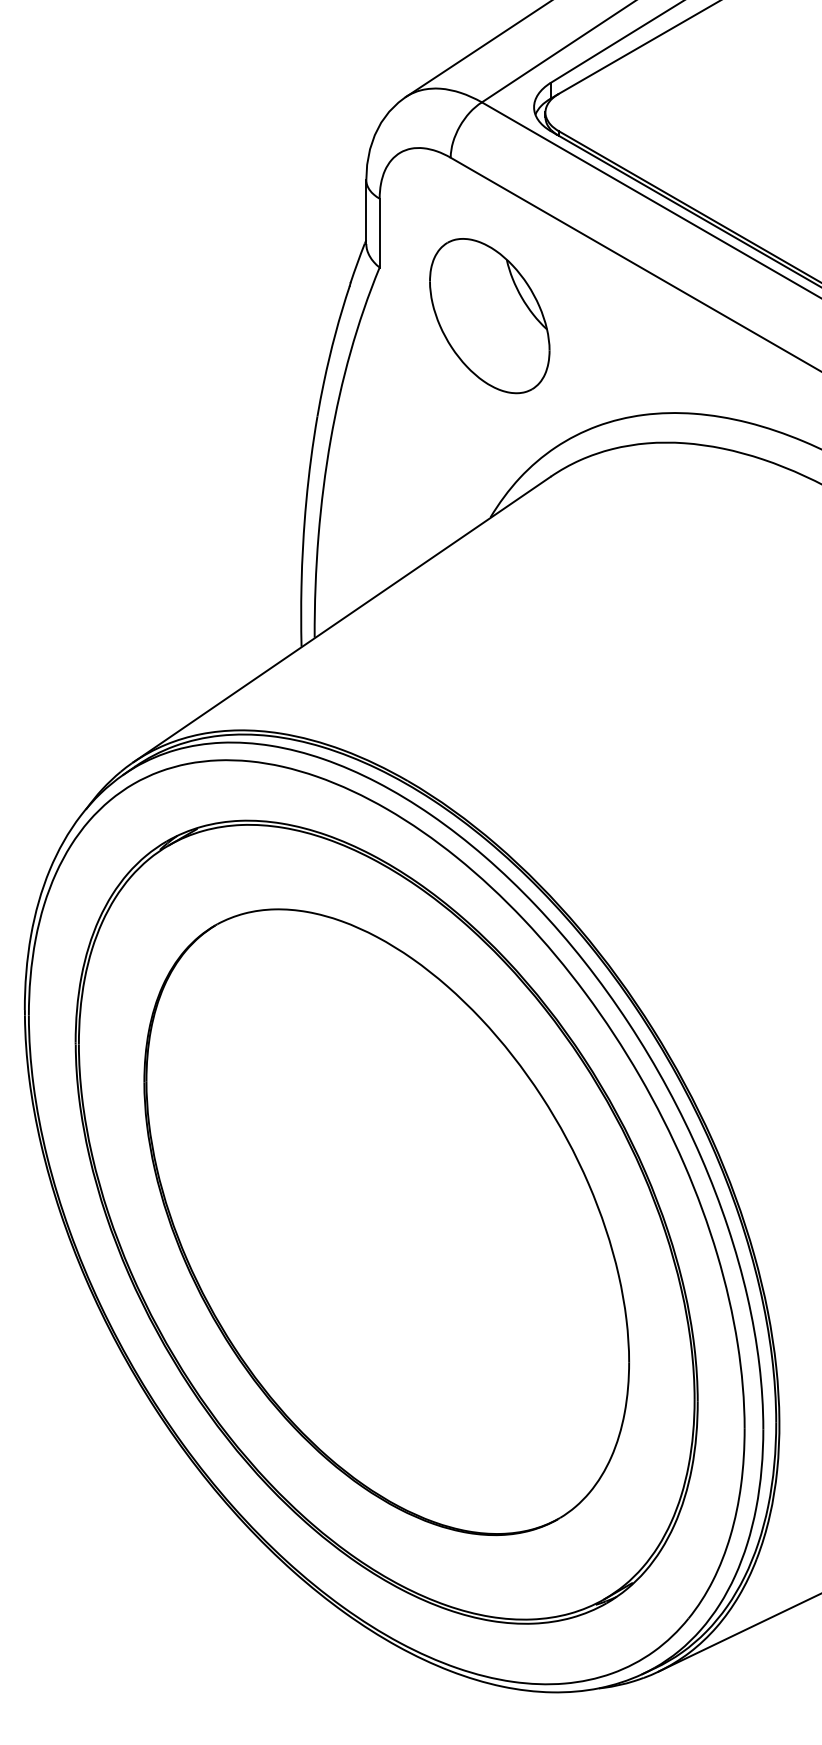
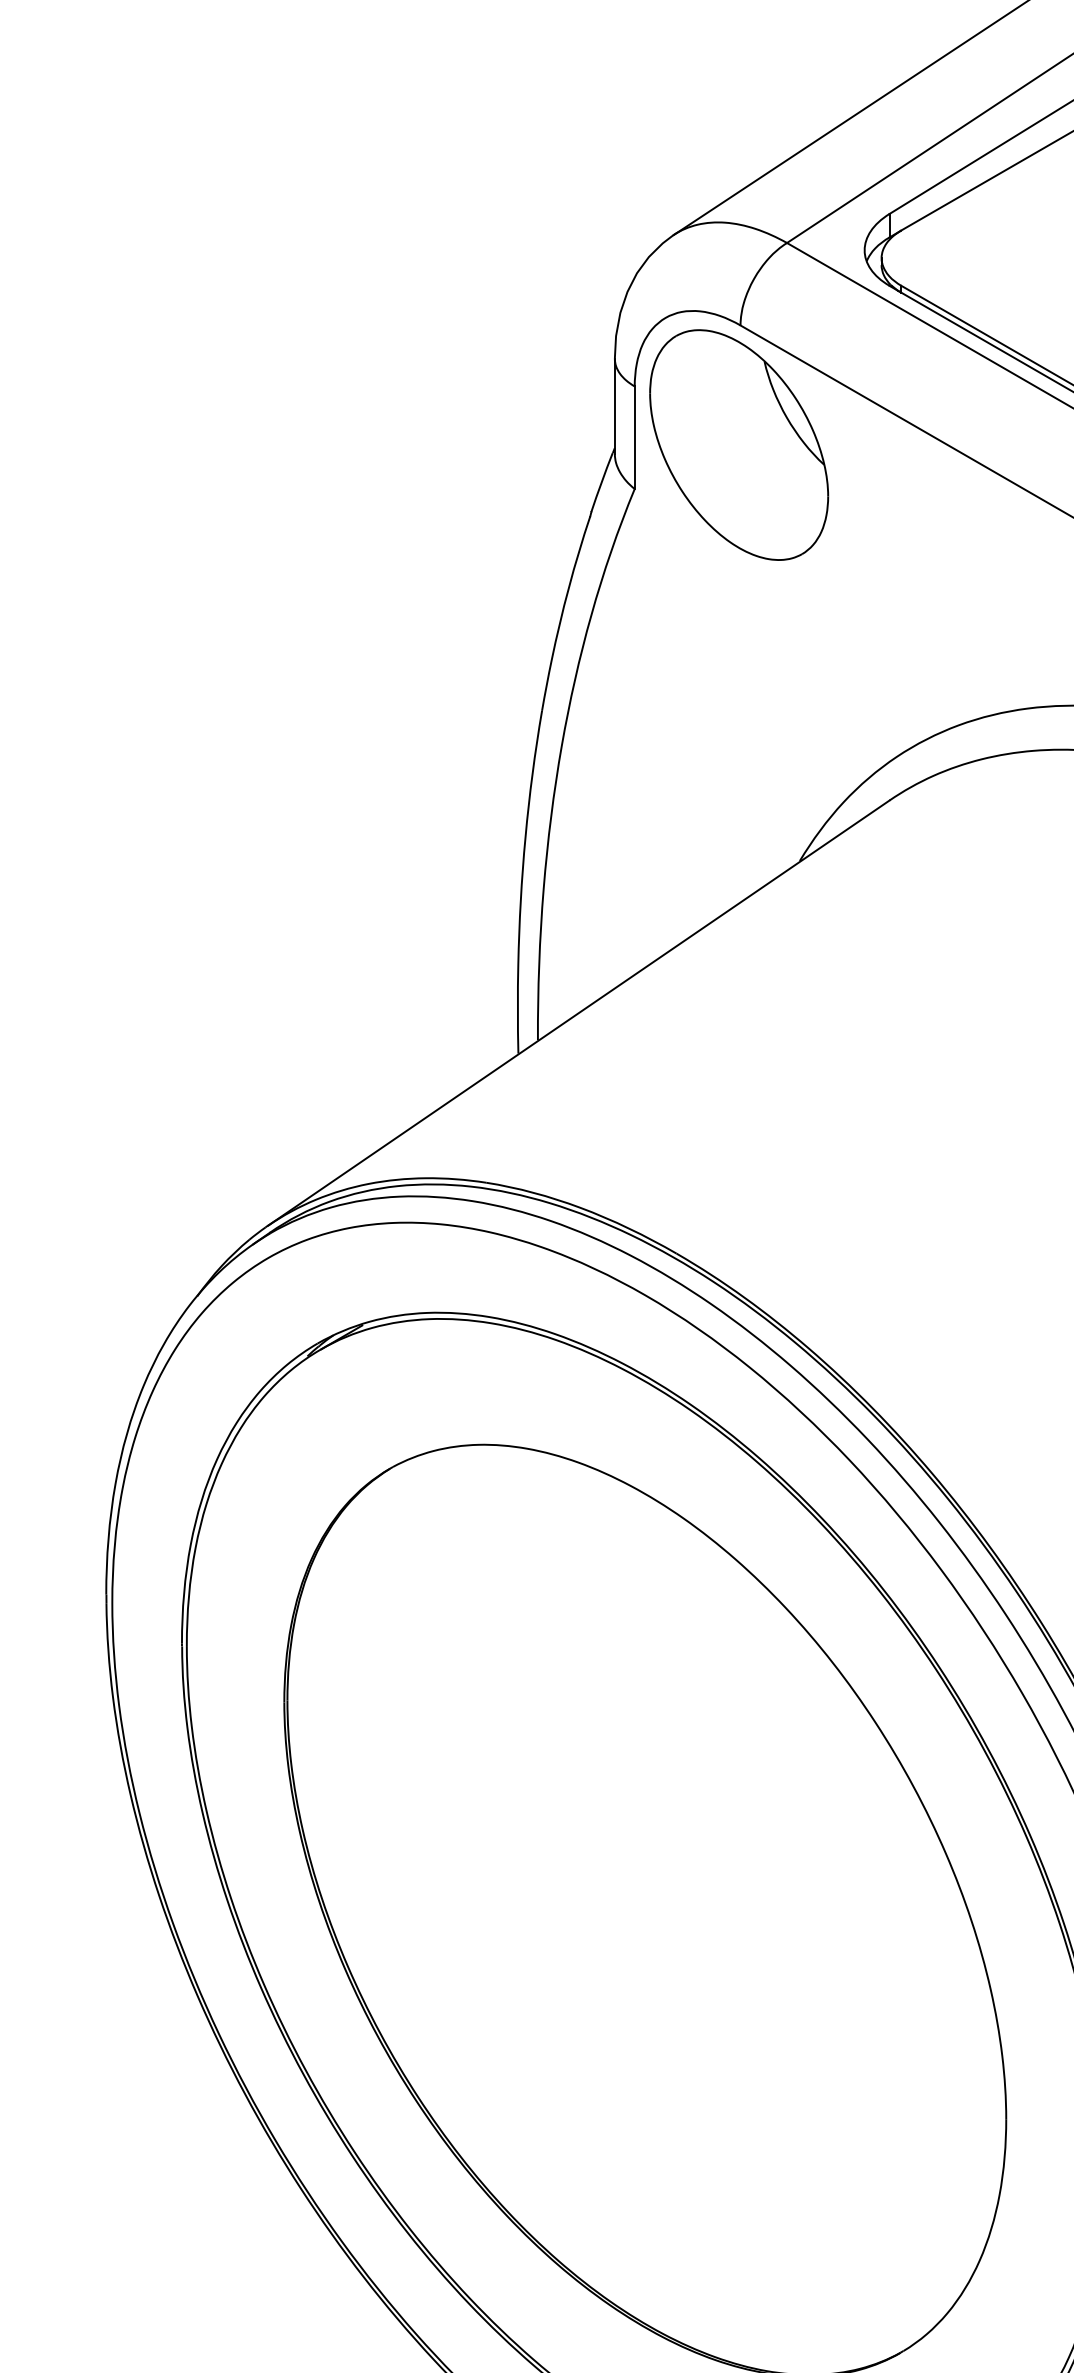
part: (489, 316) -> (738, 445), moved

